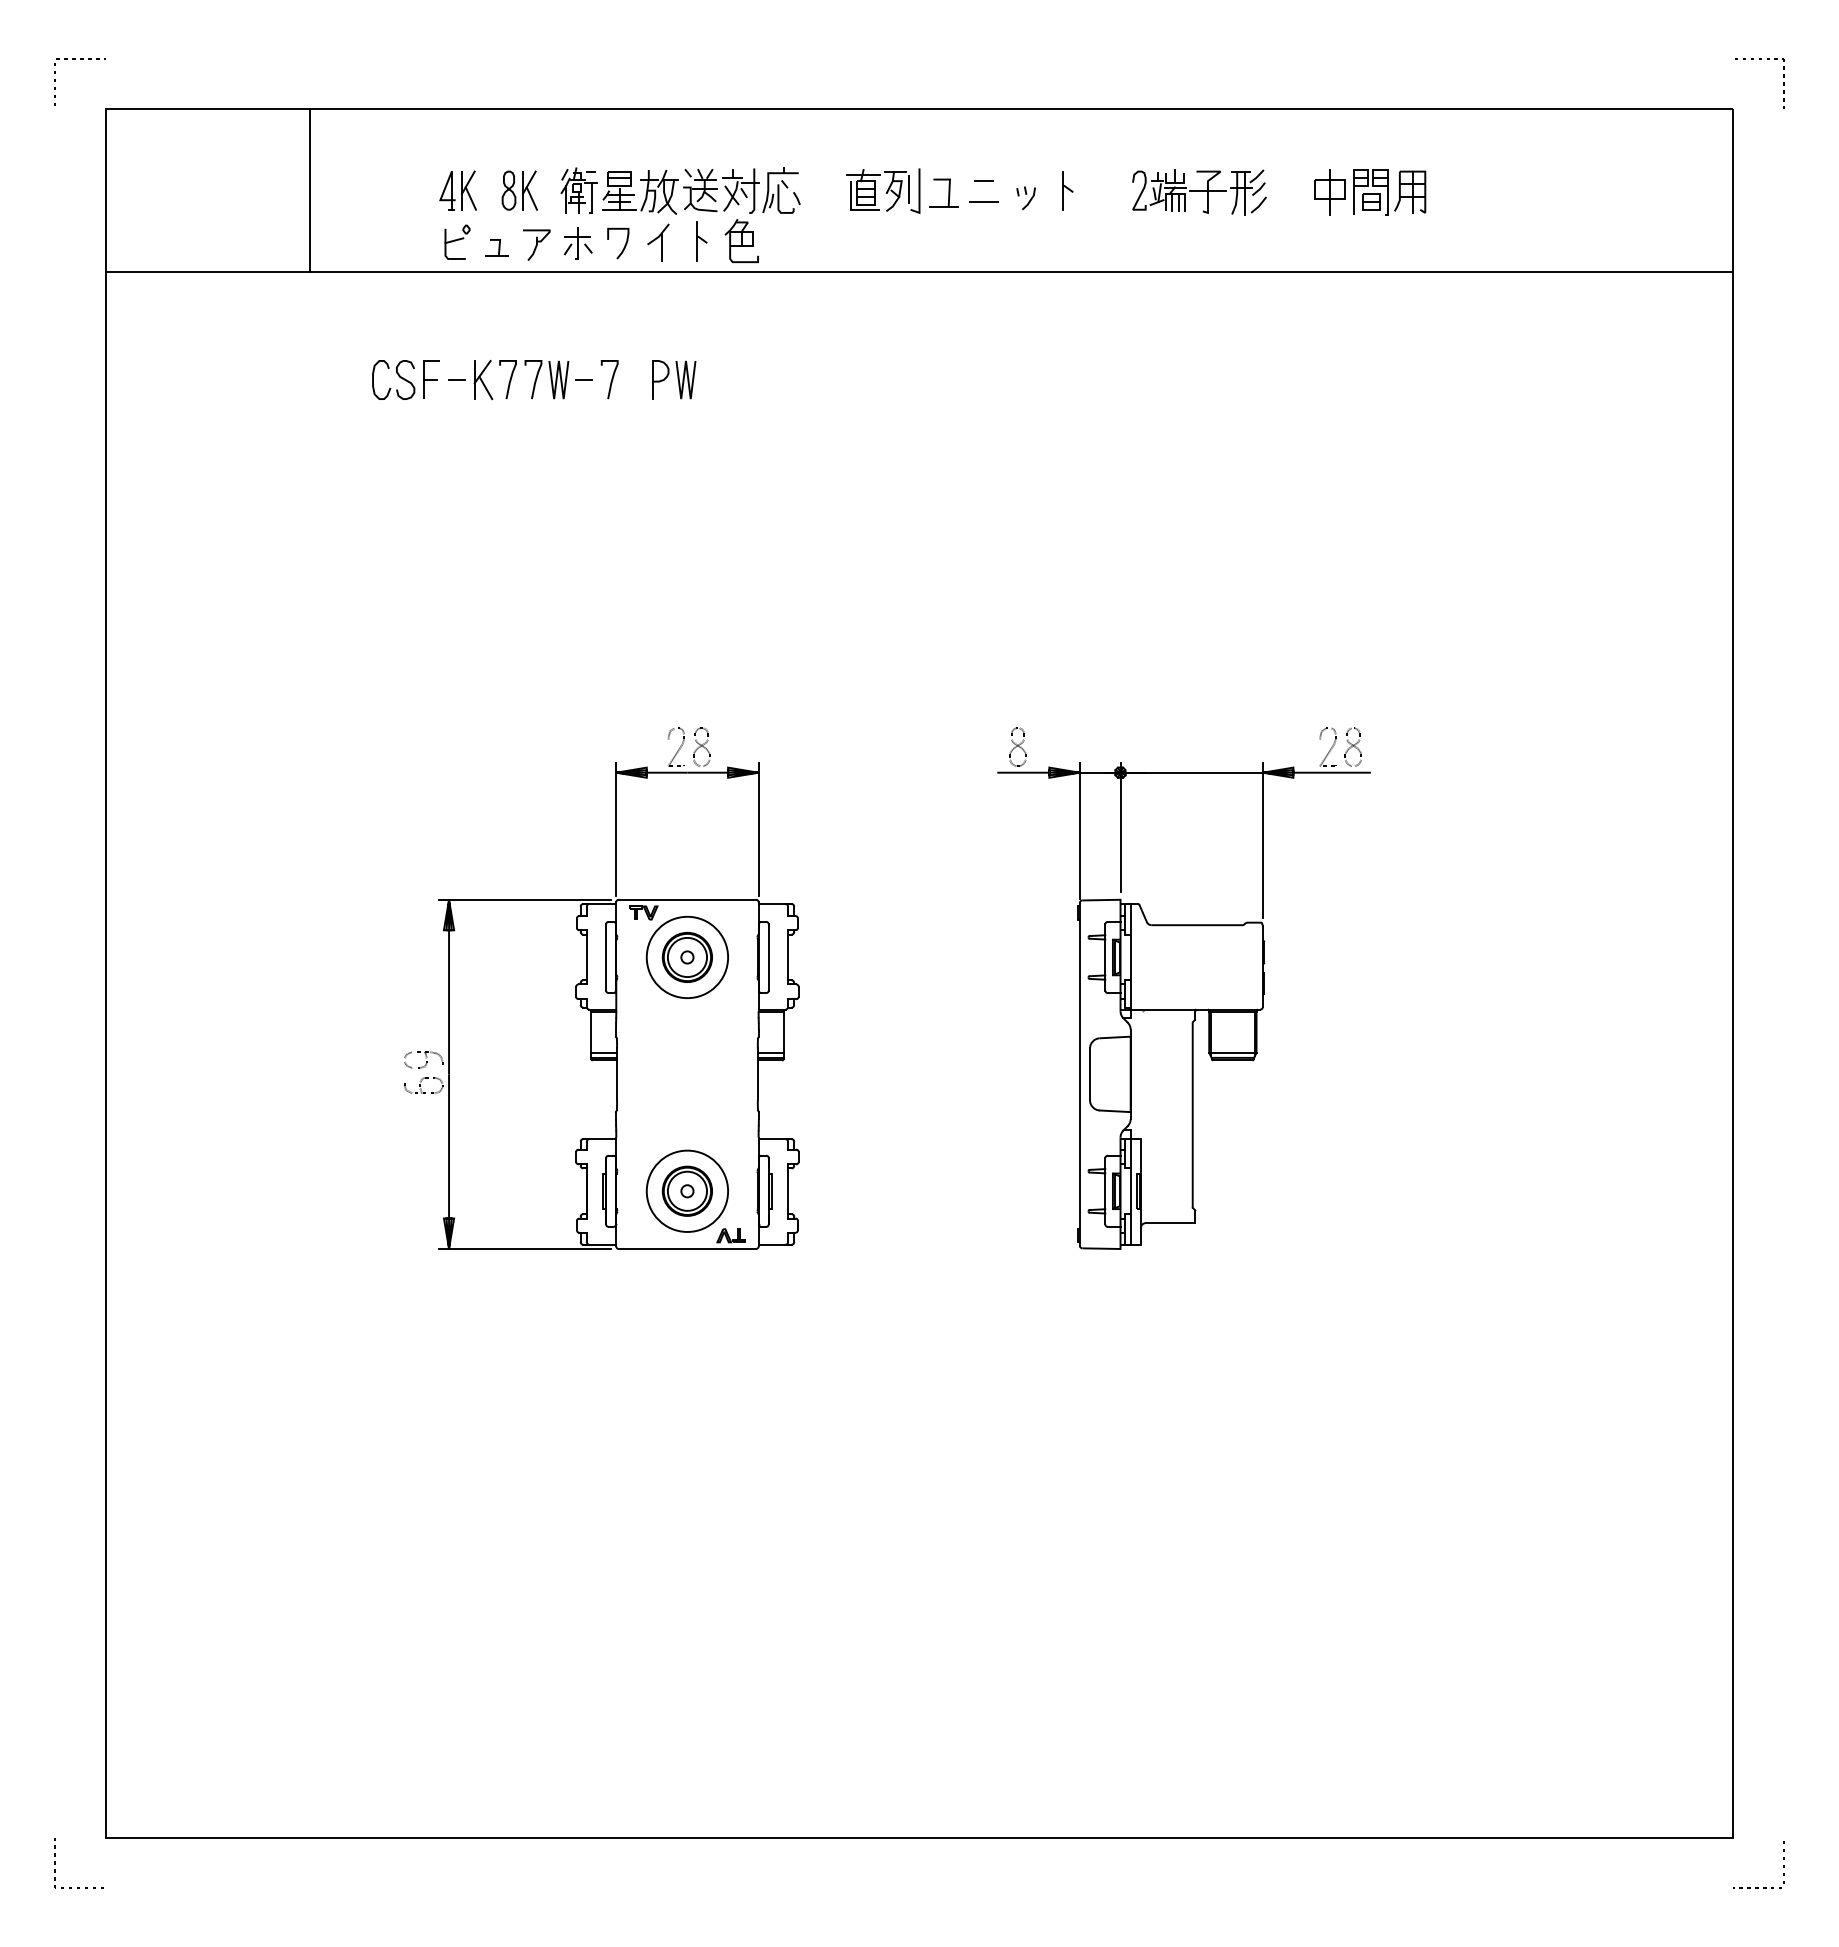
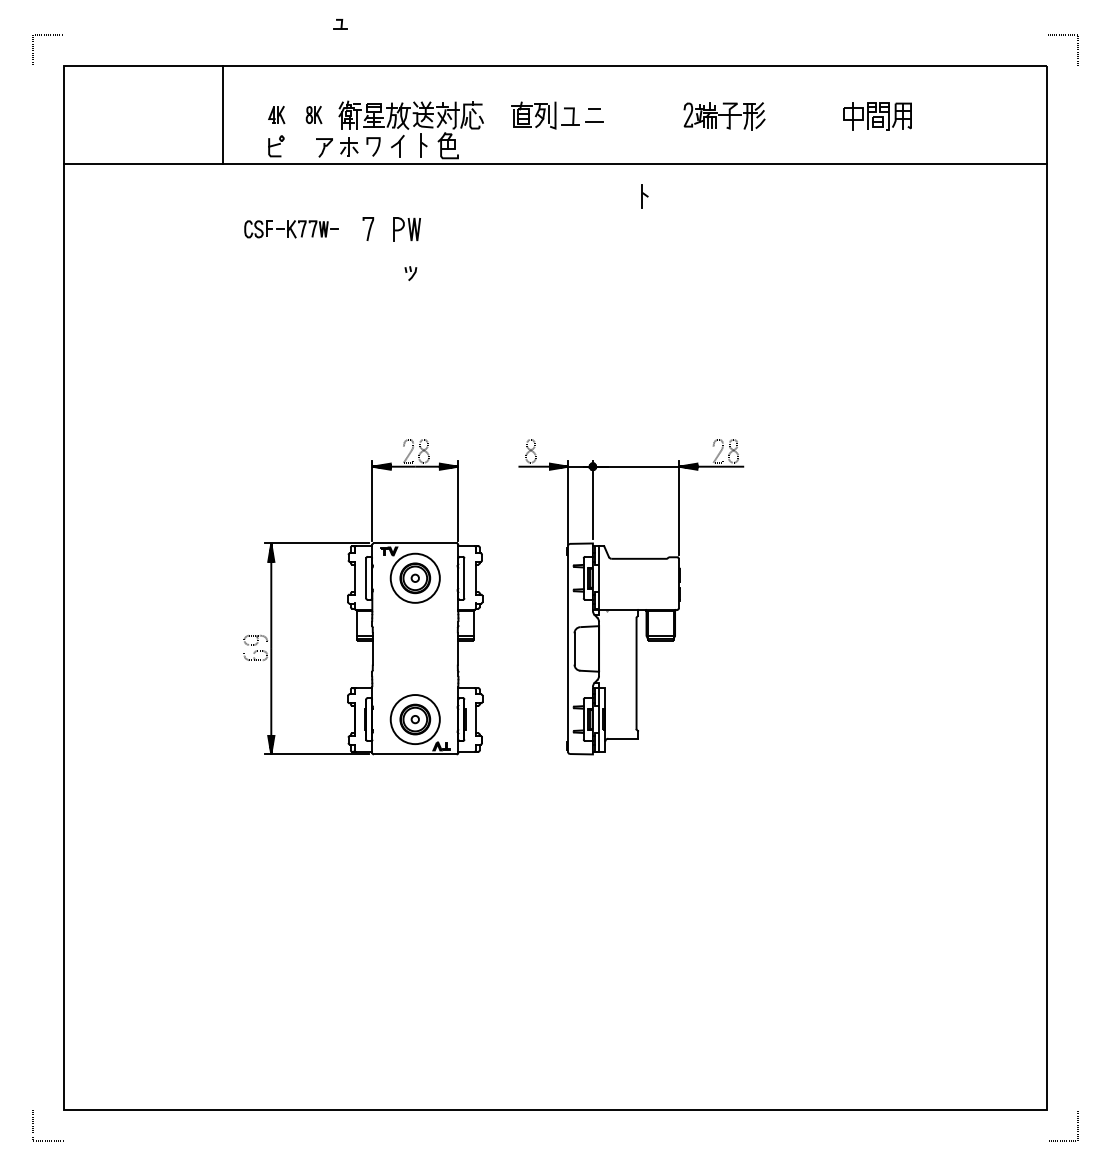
line: (310, 189) -> (223, 114), moved
part: (457, 189) -> (276, 114), size x0.7
part: (518, 189) -> (313, 114), size x0.7
part: (1066, 191) -> (644, 196), moved
part: (1369, 192) -> (877, 116), moved
part: (1025, 197) -> (410, 273), moved
part: (497, 247) -> (340, 24), moved
part: (482, 378) -> (291, 228), size x0.7
part: (1184, 989) -> (631, 597), moved

